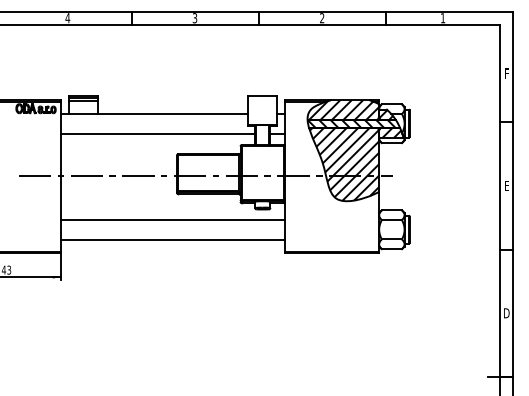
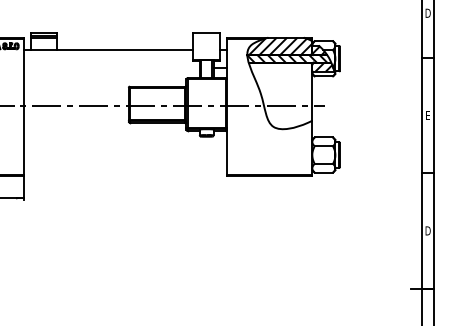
text: (506, 73) -> (427, 13), F -> D
line: (158, 133) -> (112, 67), removed
hatch: (344, 163) -> (280, 94), removed
line: (173, 219) -> (125, 145), removed
line: (173, 239) -> (125, 163), removed

